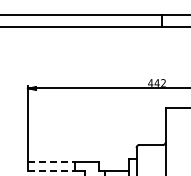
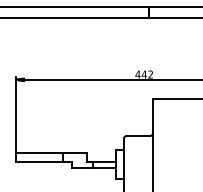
line: (51, 162) -> (39, 153), dashed -> solid
line: (51, 170) -> (39, 161), dashed -> solid

